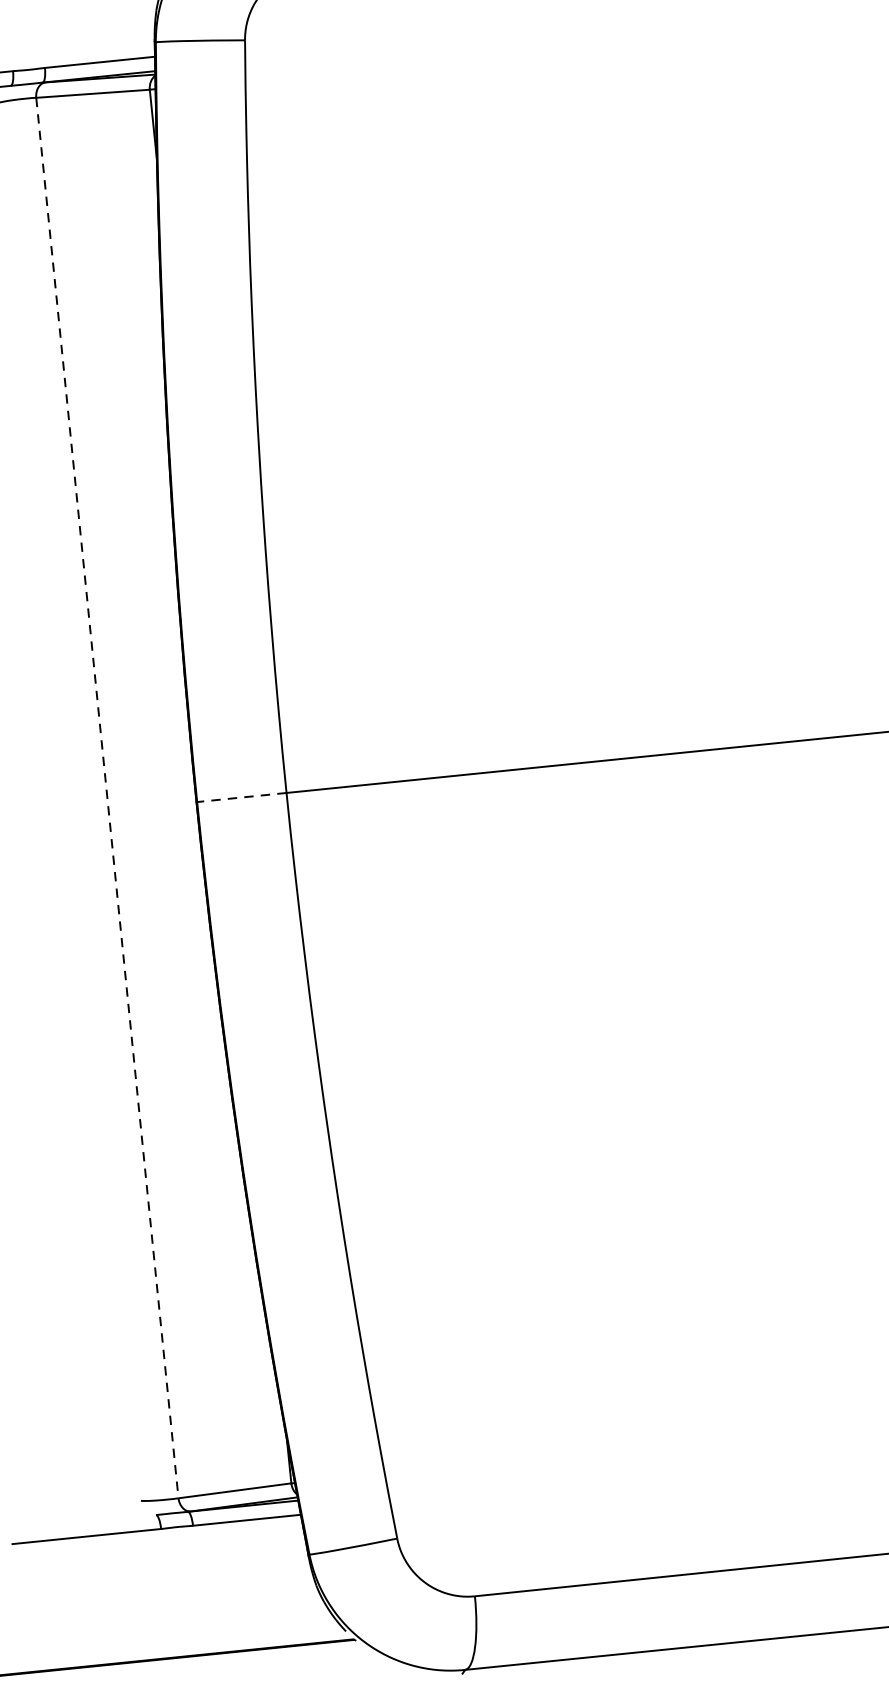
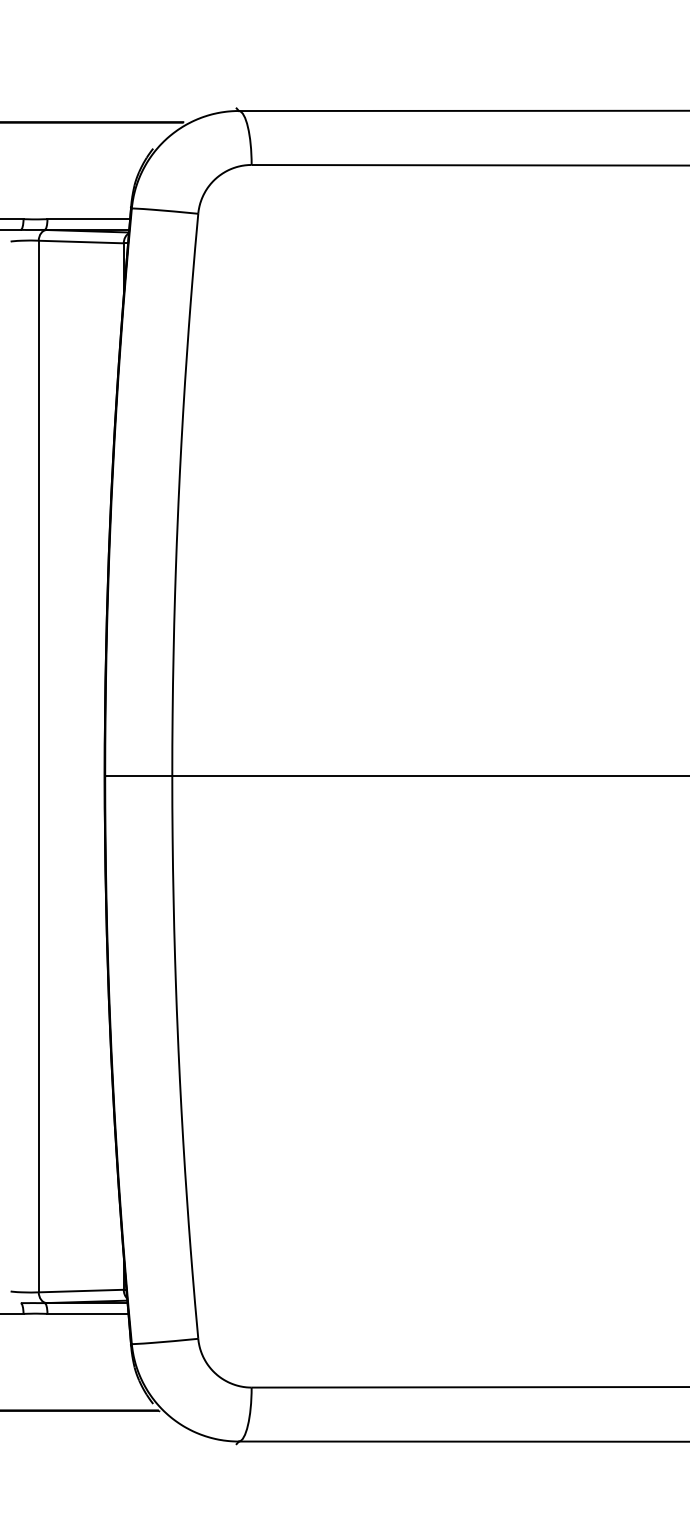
line: (241, 797) -> (138, 776), dashed -> solid
line: (107, 798) -> (38, 766), dashed -> solid

